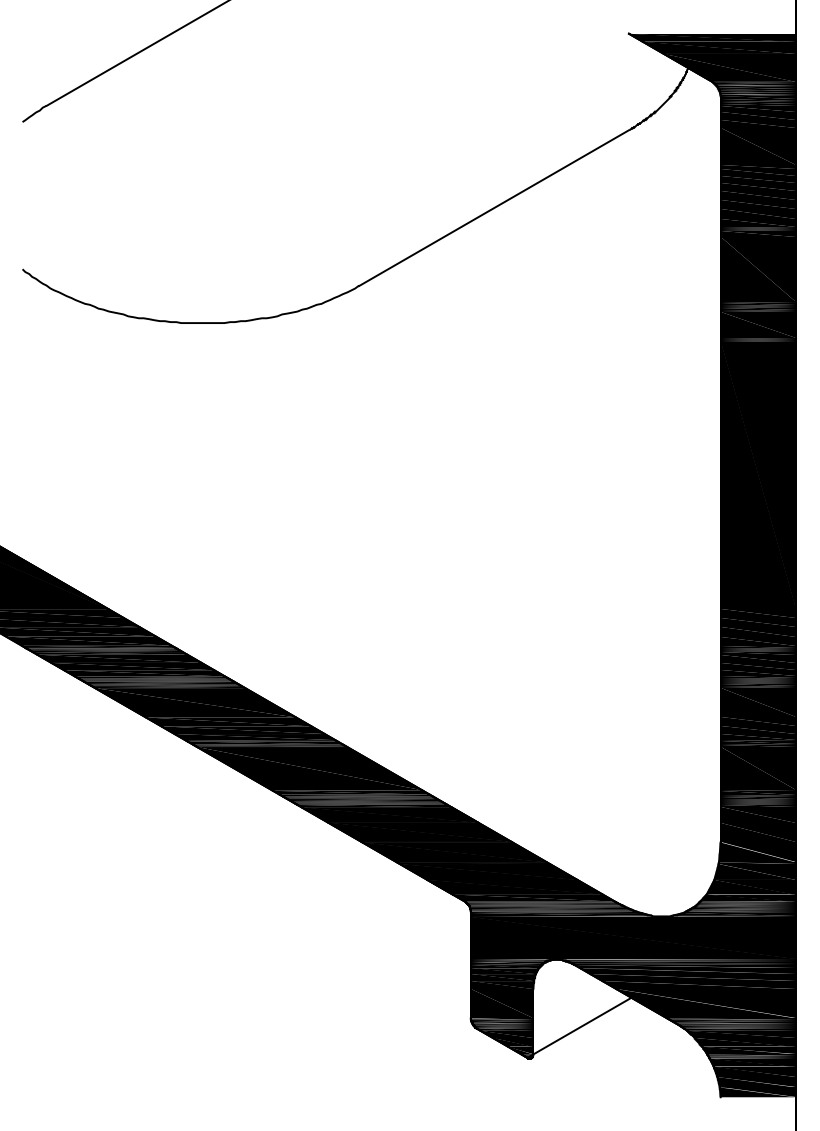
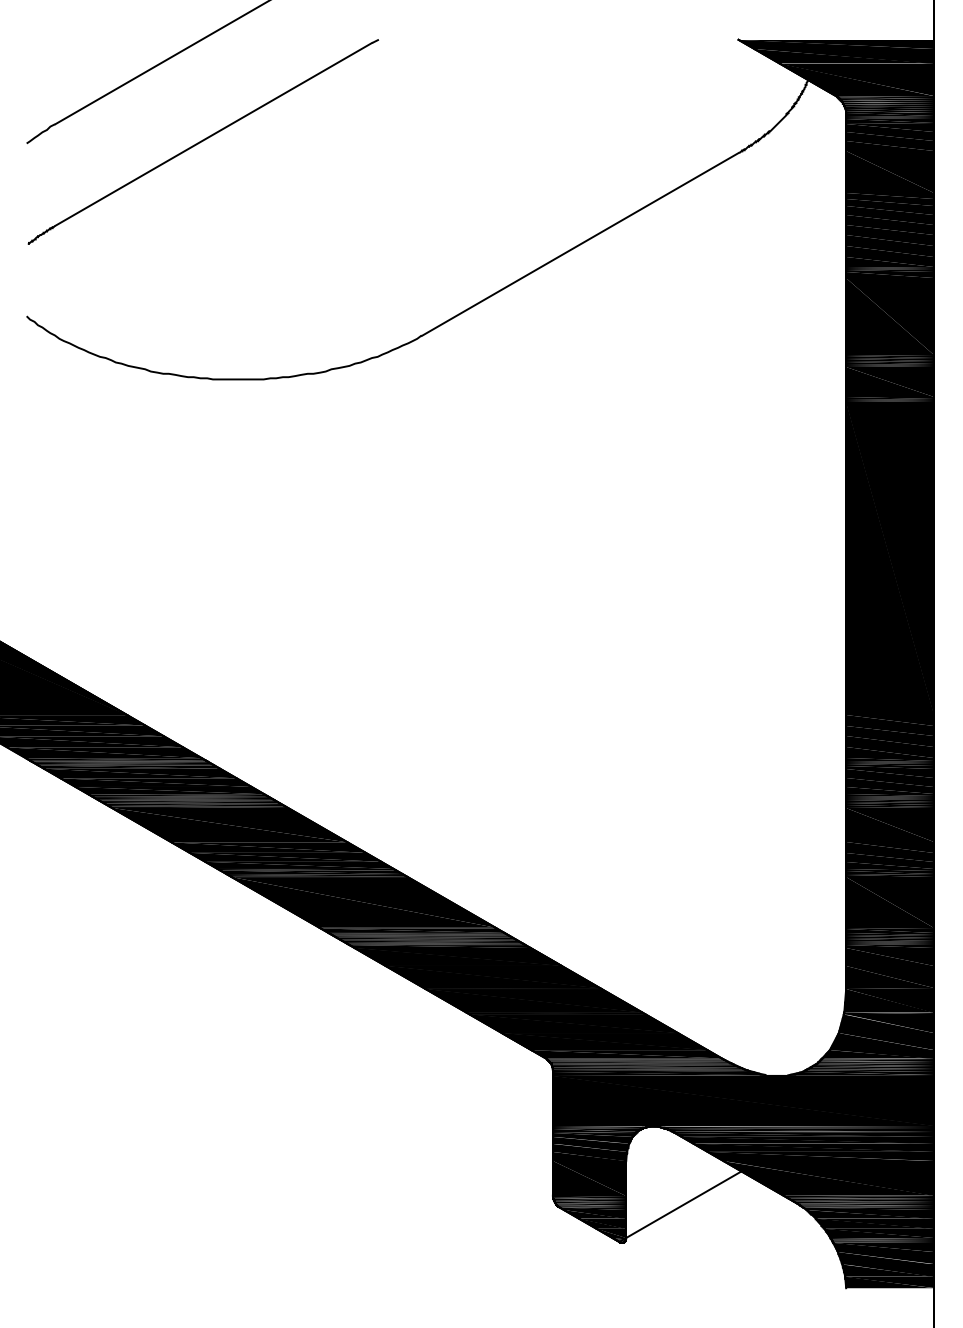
part: (172, 120) -> (202, 141), added

